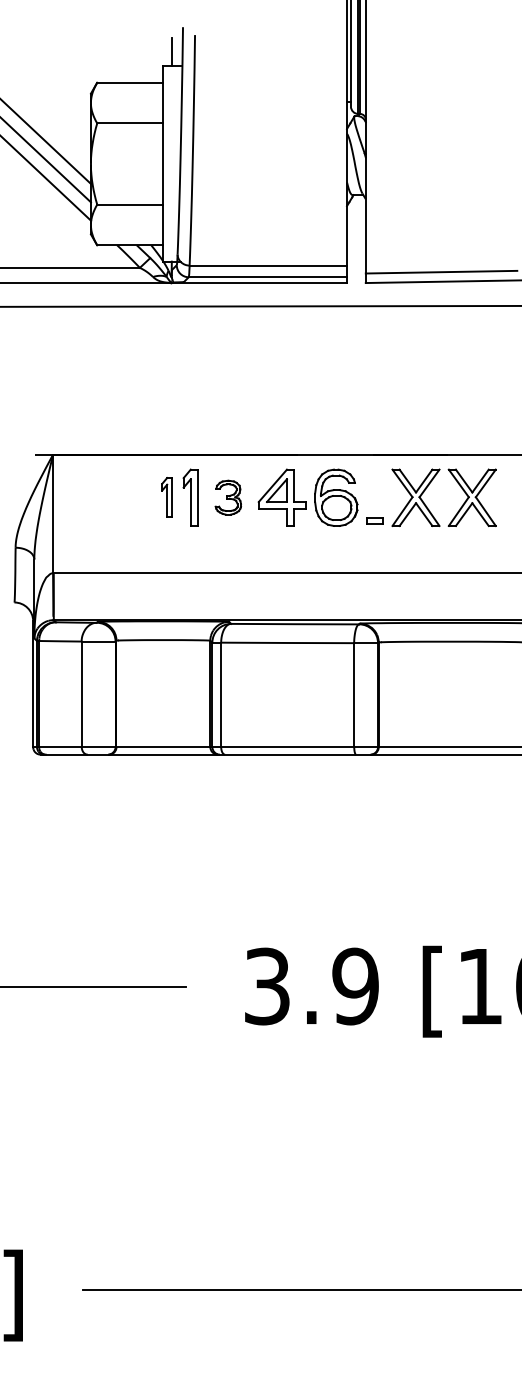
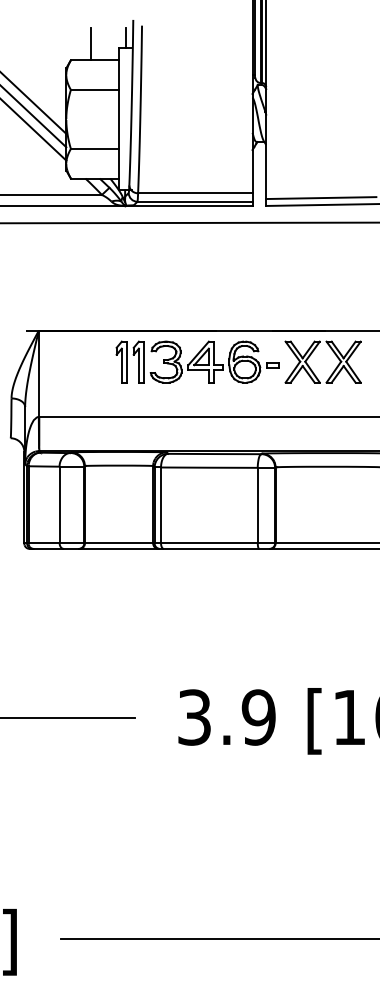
line: (125, 60) -> (91, 44), added
part: (166, 497) -> (121, 361), size x1.43
part: (228, 497) -> (166, 361), size x1.67
part: (374, 520) -> (272, 365), moved

